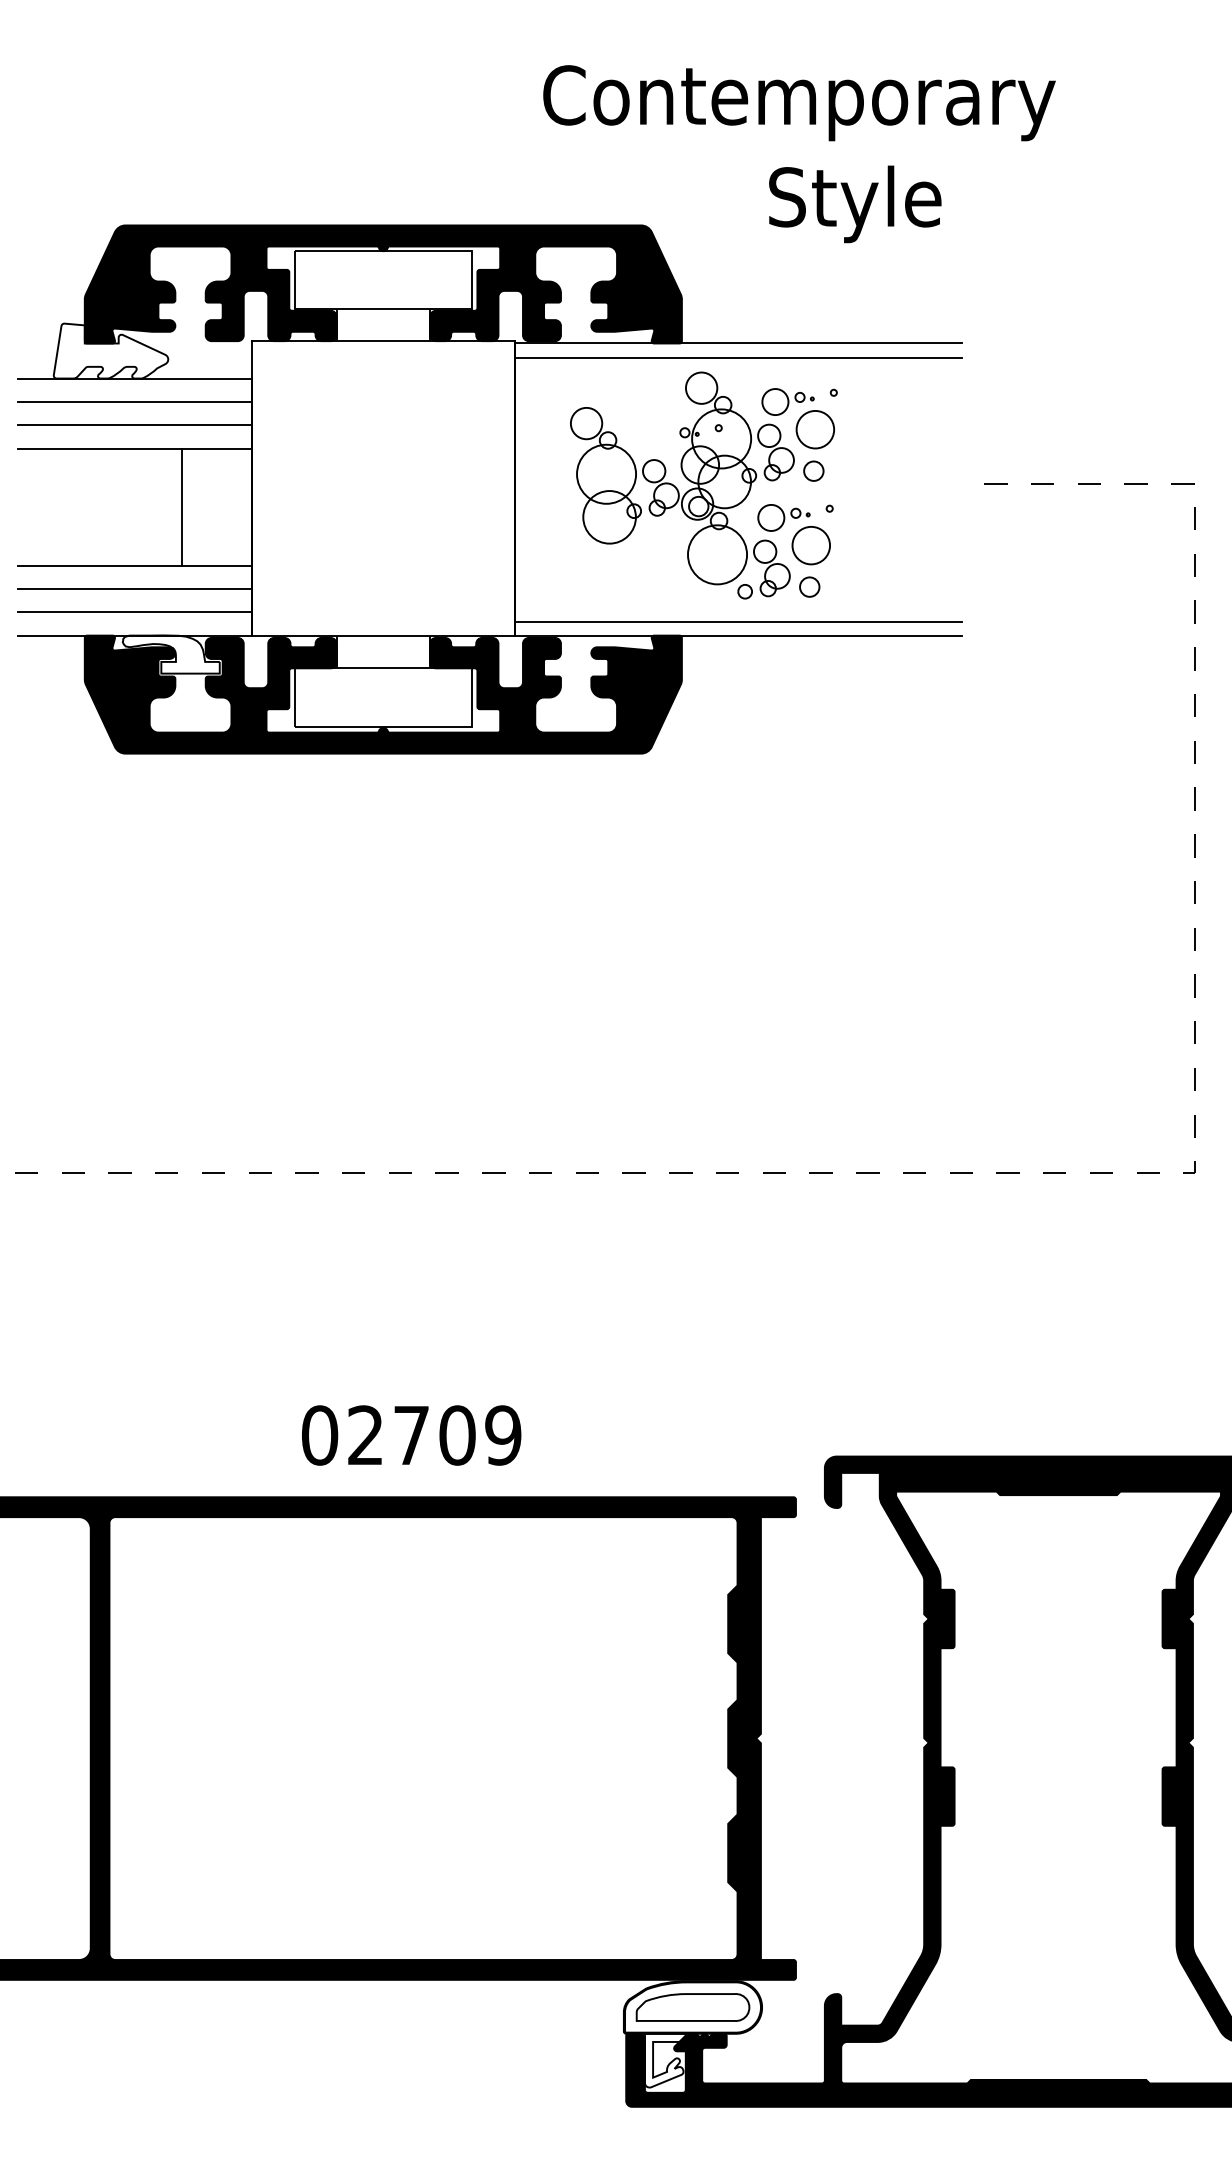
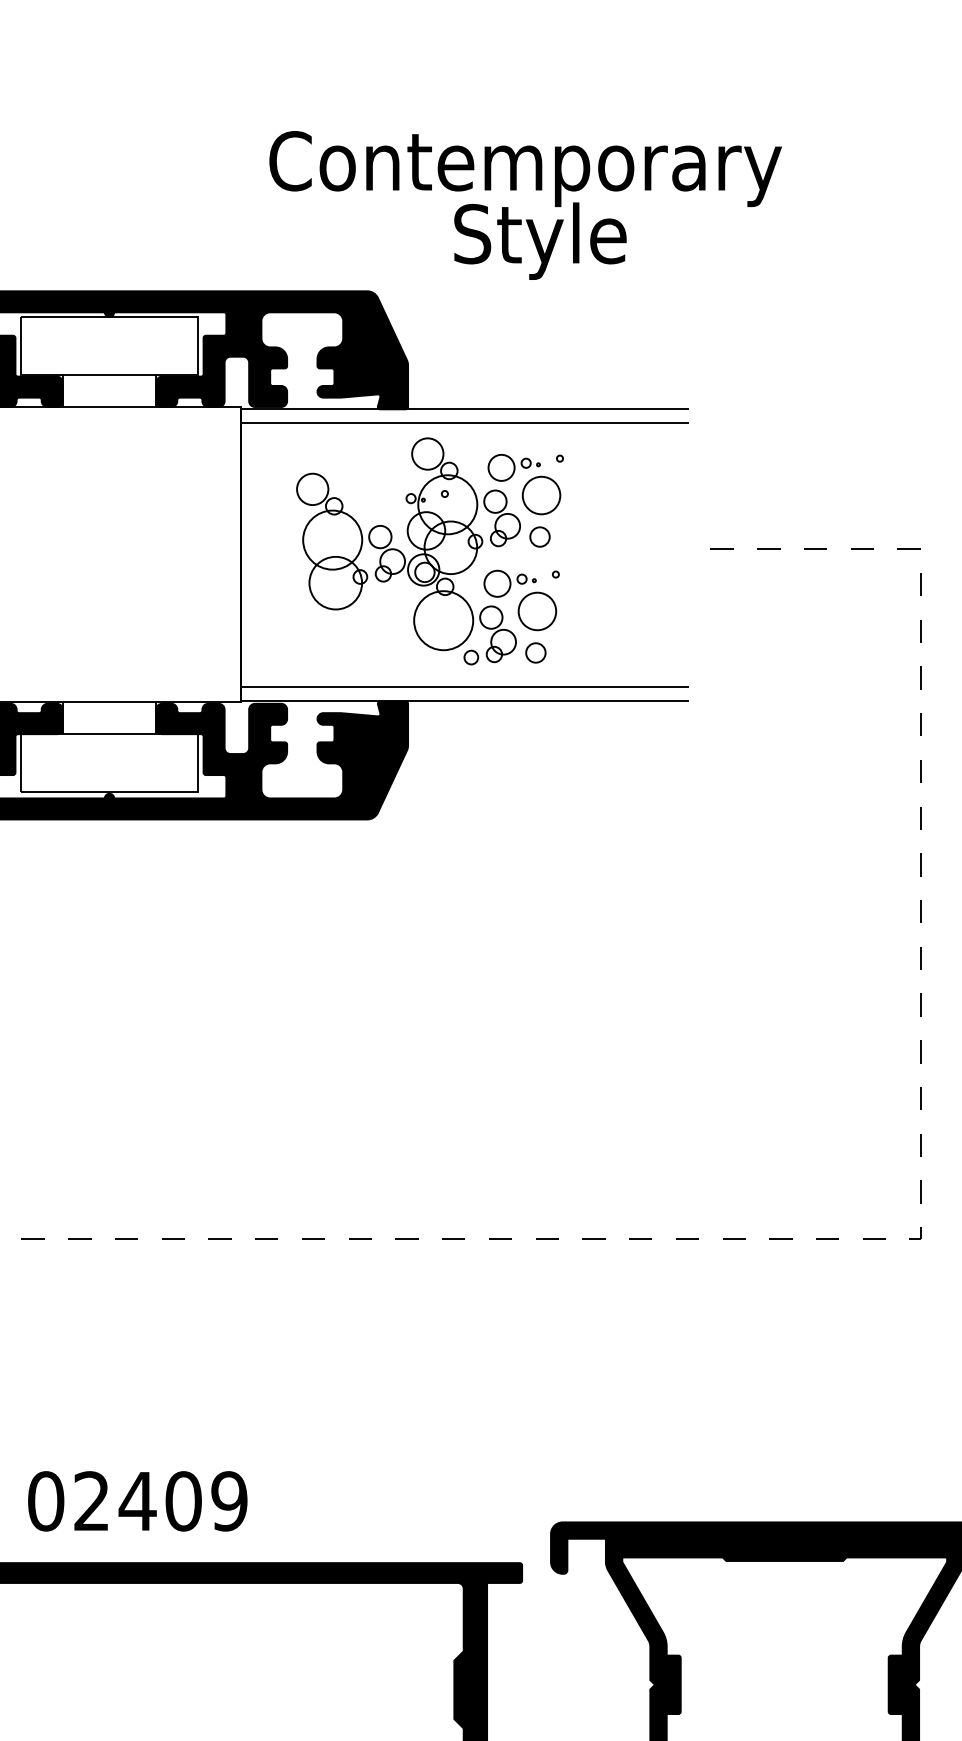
text: (855, 204) -> (540, 241), moved
text: (411, 1435) -> (137, 1501), 02709 -> 02409

